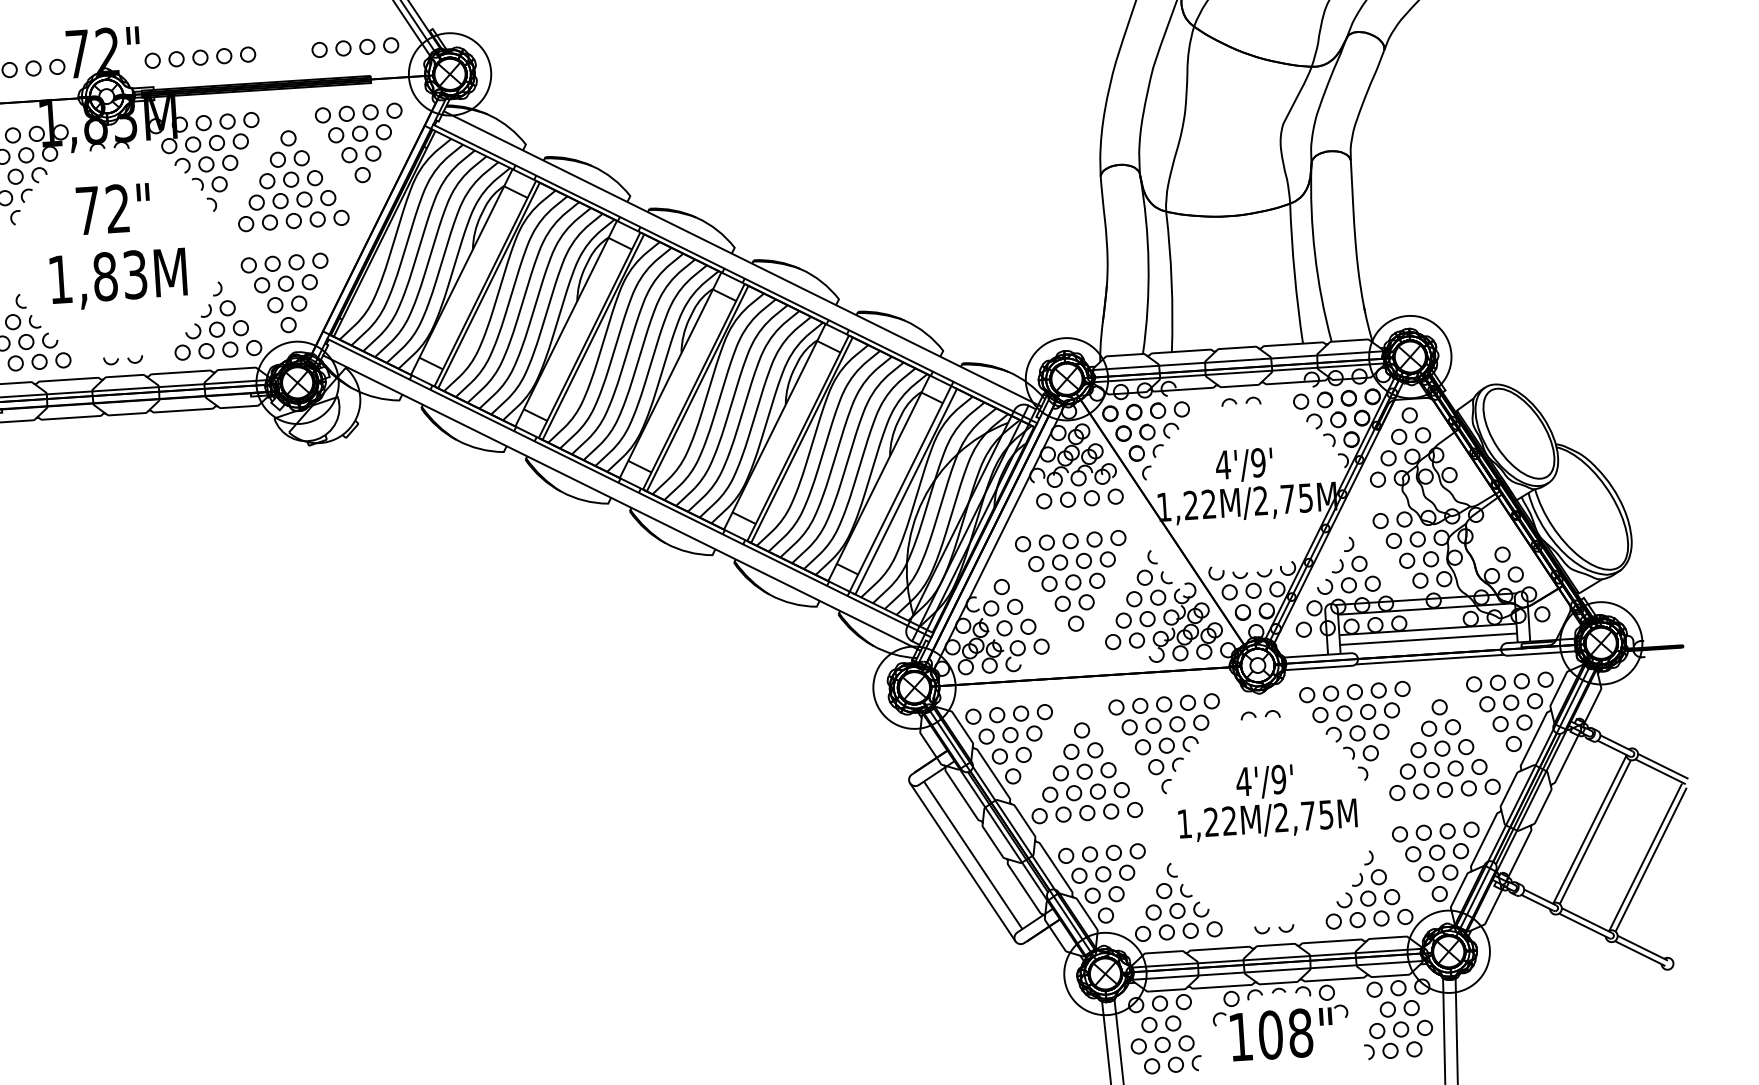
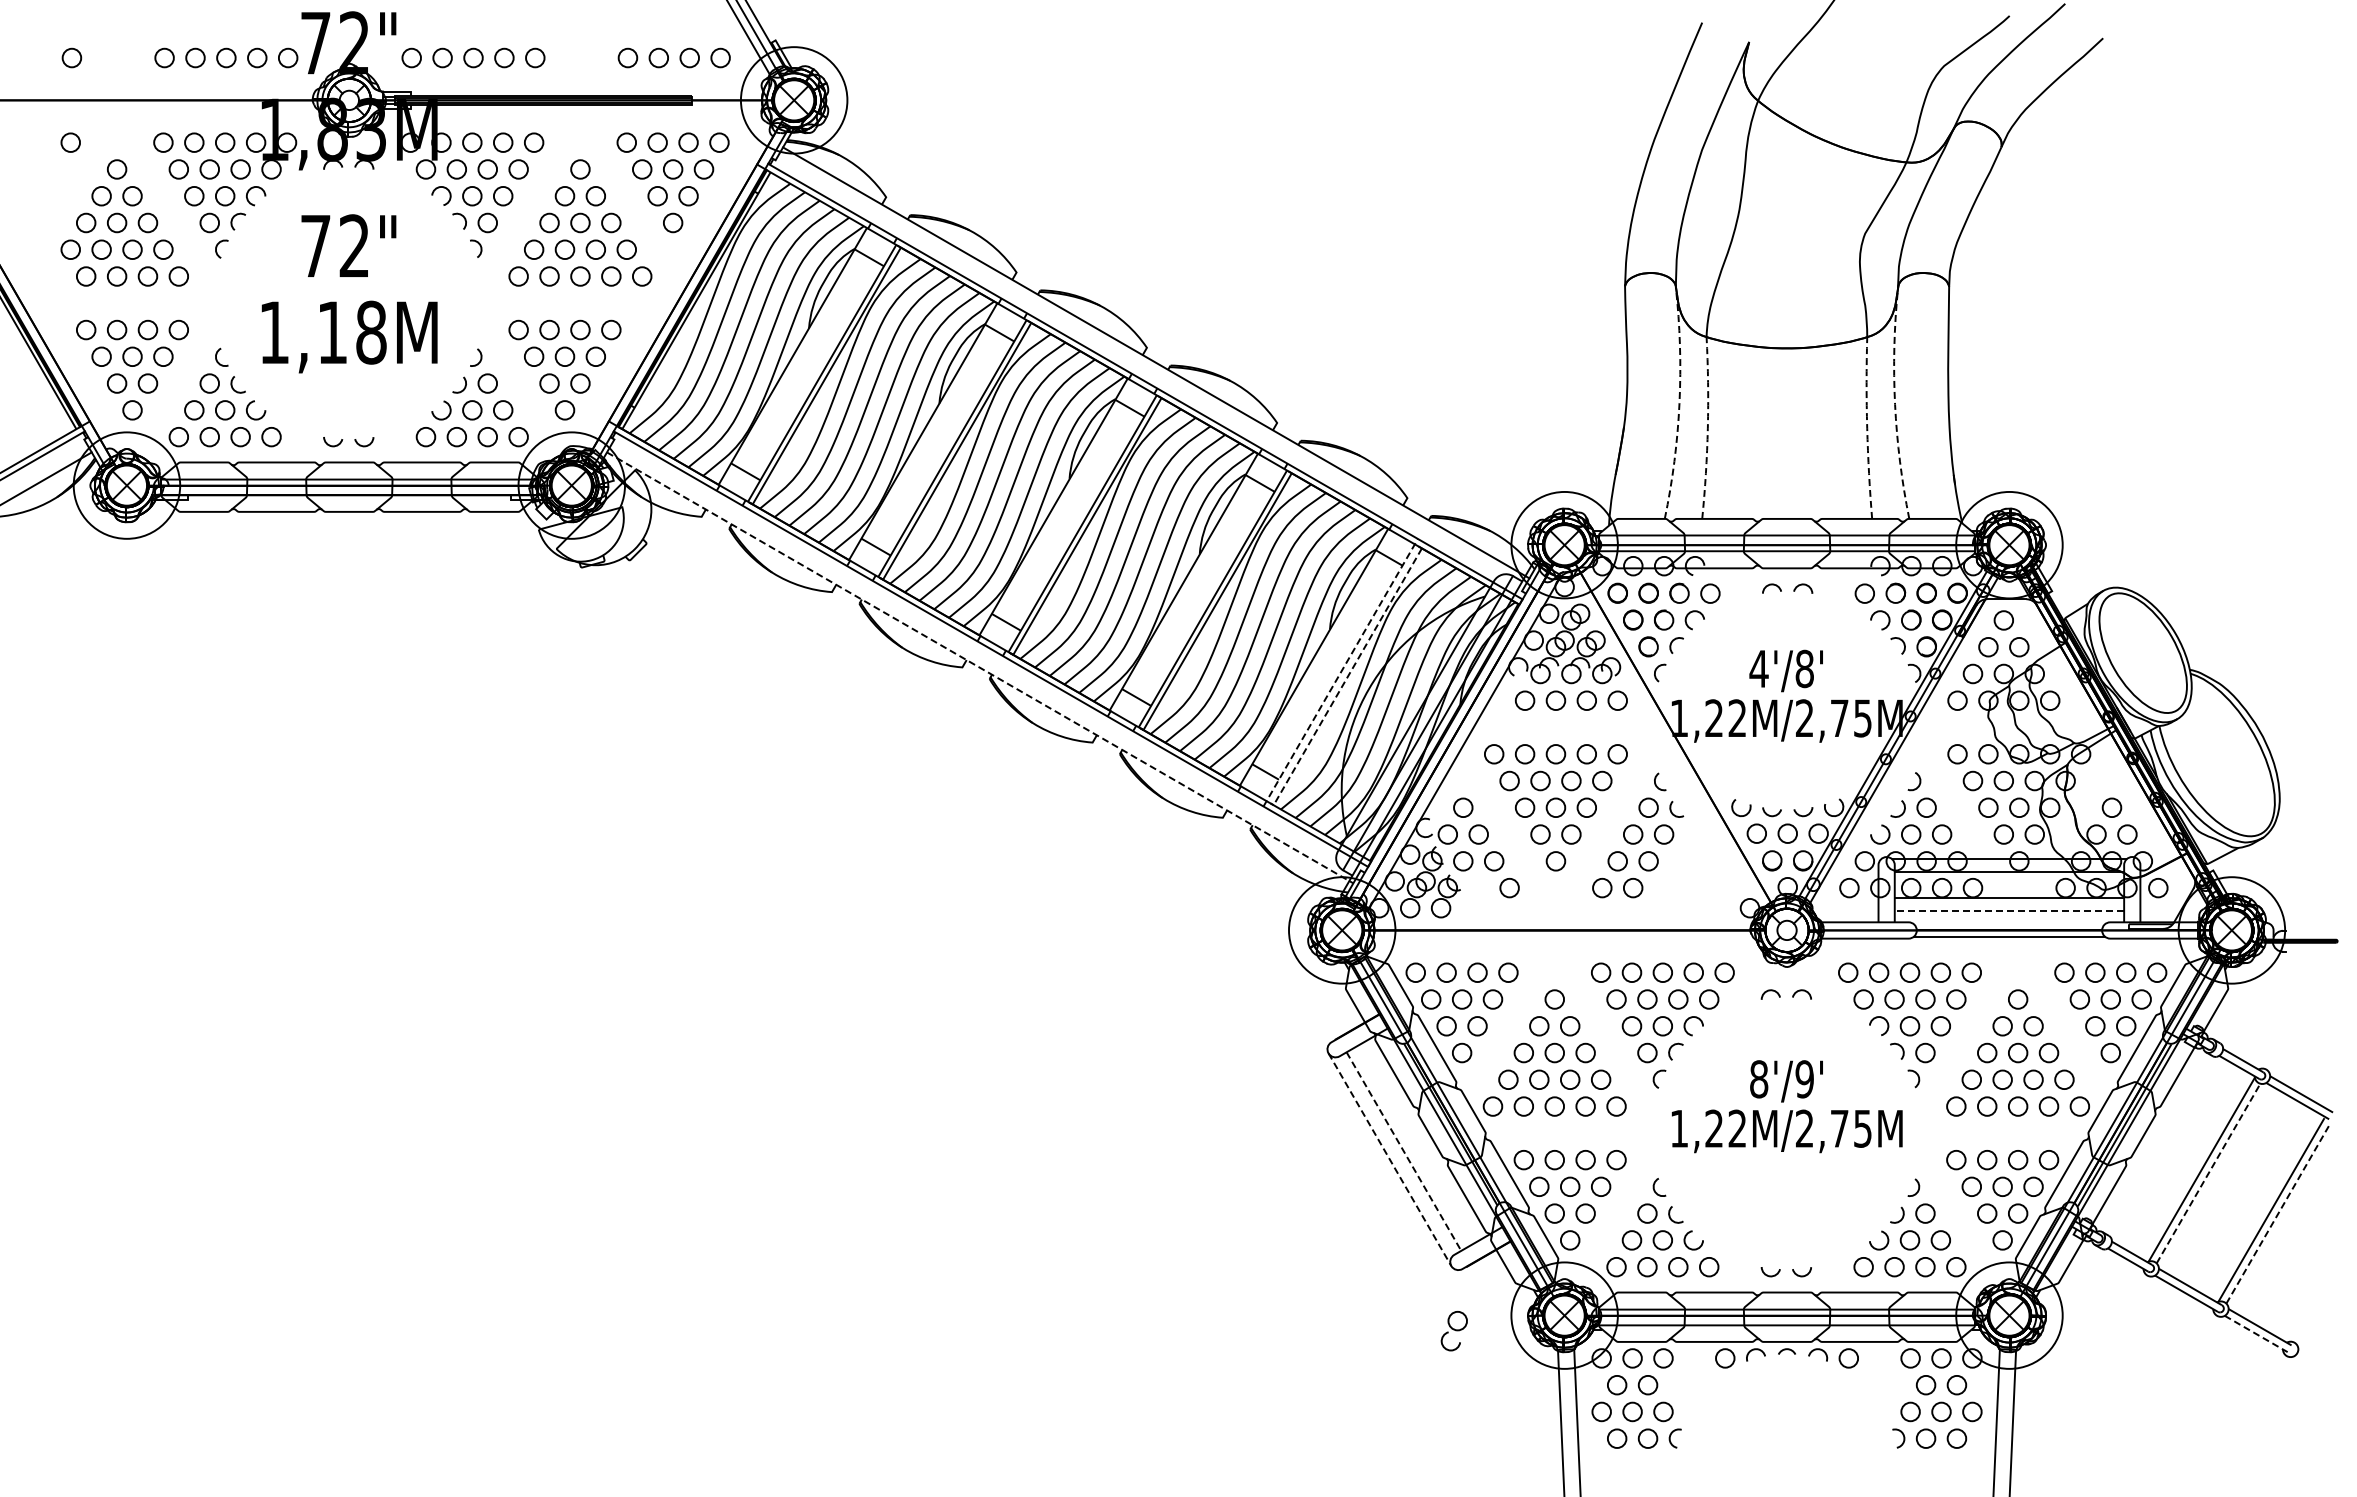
line: (1315, 254) -> (1895, 404), solid -> dashed
line: (1148, 264) -> (1679, 403), solid -> dashed
line: (1294, 274) -> (1867, 428), solid -> dashed
text: (119, 275) -> (351, 332), 1,83M -> 1,18M
line: (1171, 282) -> (1707, 428), solid -> dashed
text: (1258, 463) -> (1804, 669), 4'/9' -> 4'/8'
line: (900, 488) -> (1340, 672), solid -> dashed
line: (905, 492) -> (1347, 677), solid -> dashed
line: (622, 502) -> (980, 667), solid -> dashed
part: (1184, 621) -> (1695, 867), removed
line: (1428, 639) -> (2009, 910), solid -> dashed
part: (1015, 656) -> (1453, 1331), moved
text: (1243, 782) -> (1758, 1079), 4'/9' -> 8'/9'
line: (1595, 832) -> (2208, 1173), solid -> dashed
line: (972, 855) -> (1403, 1151), solid -> dashed
line: (1651, 859) -> (2278, 1213), solid -> dashed
line: (962, 862) -> (1389, 1159), solid -> dashed
line: (1640, 953) -> (2256, 1334), solid -> dashed
part: (1281, 1033) -> (1786, 1407), removed

